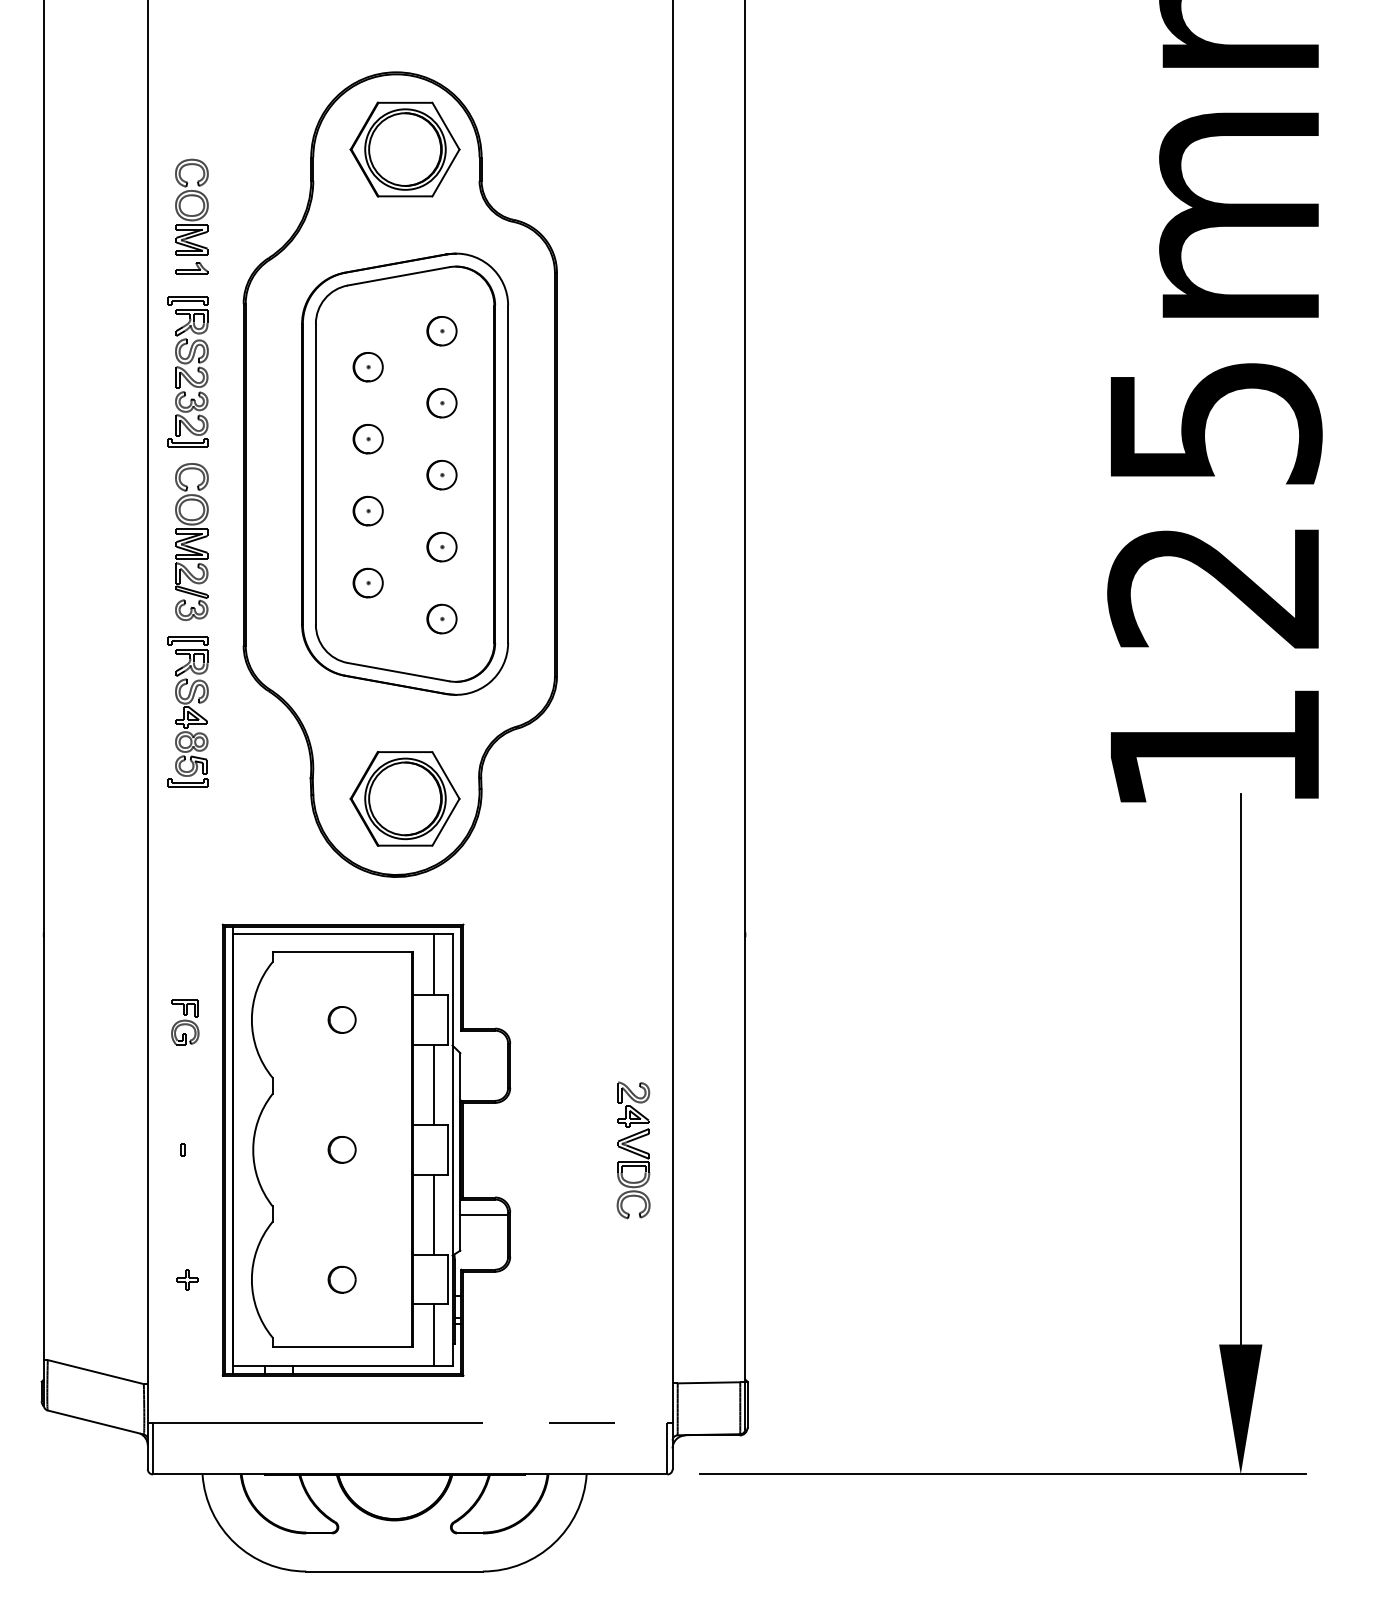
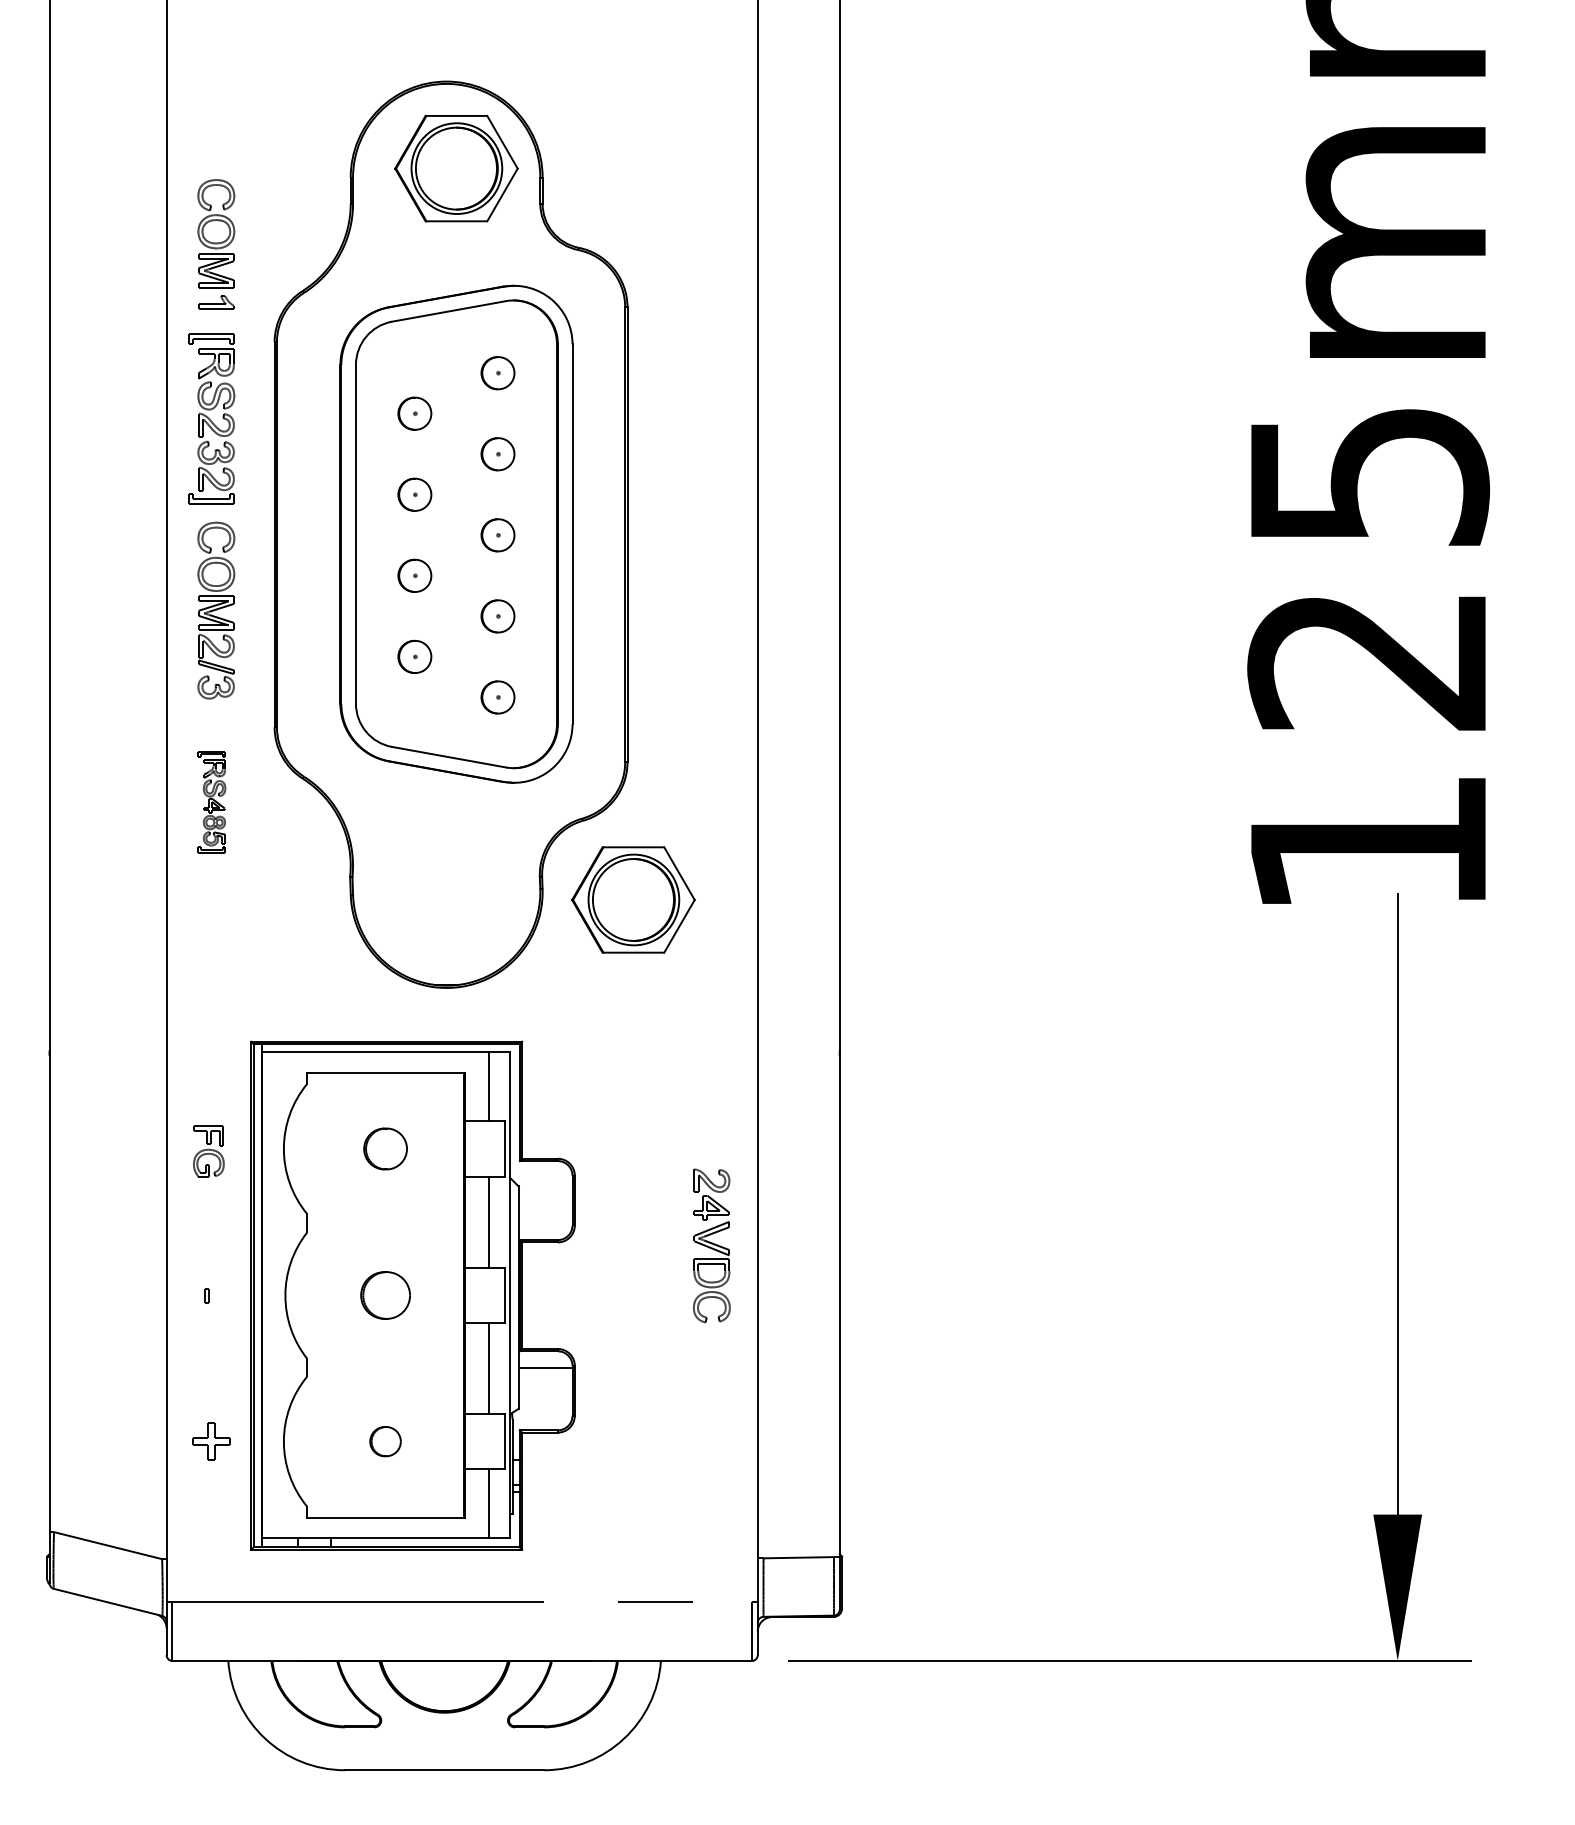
part: (187, 712) -> (211, 802), size x0.6
part: (405, 798) -> (633, 899), moved
part: (342, 1019) -> (385, 1148), size x1.4
part: (342, 1149) -> (385, 1294), size x1.6
part: (633, 1150) -> (711, 1245), moved
part: (187, 1279) -> (211, 1441), size x1.6

